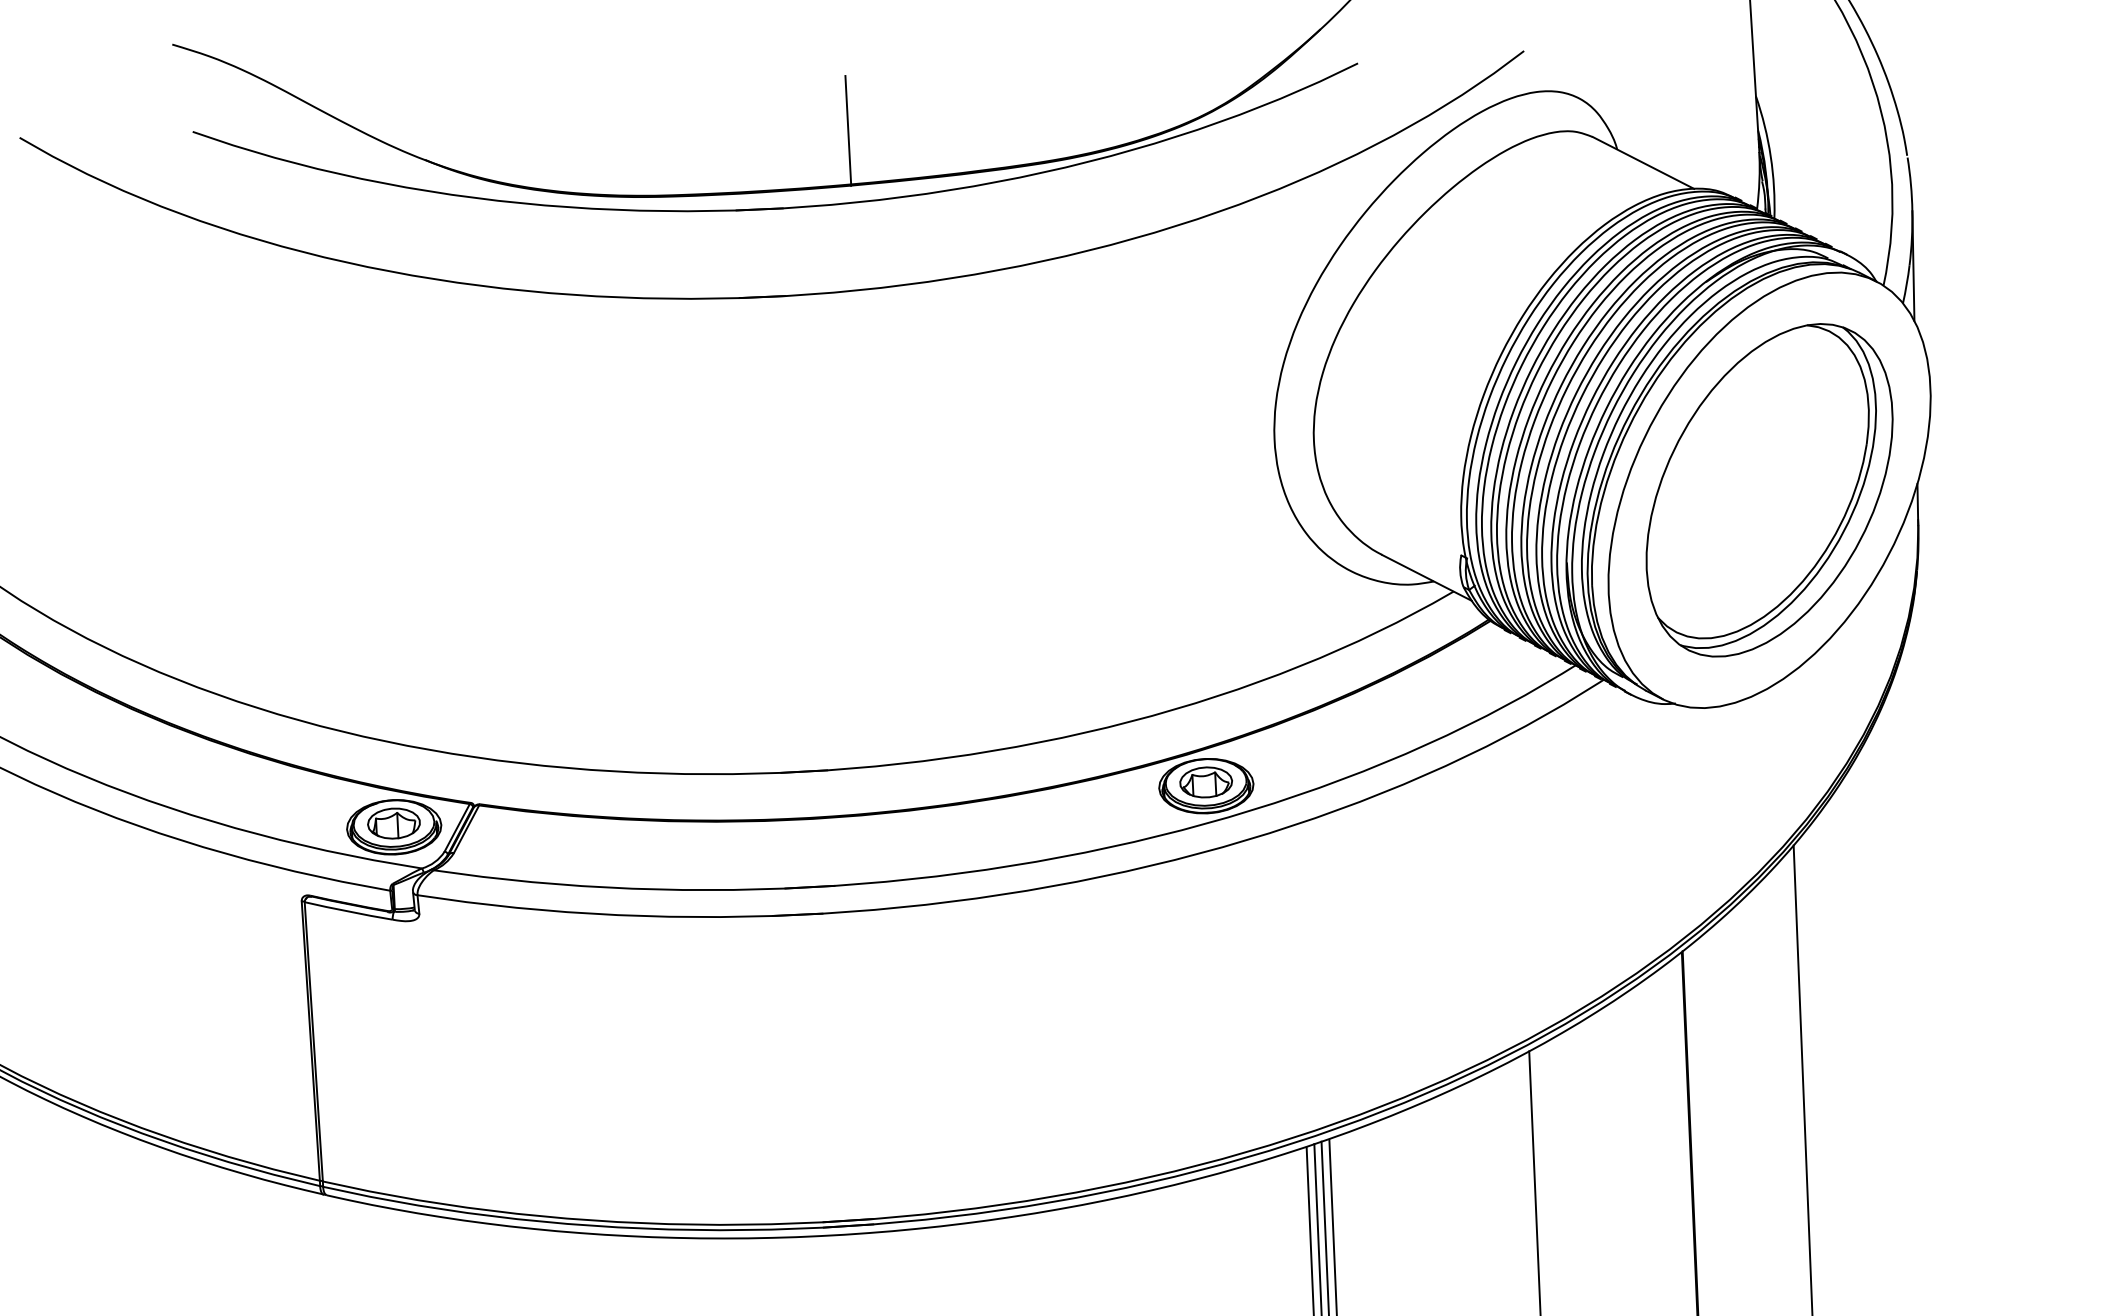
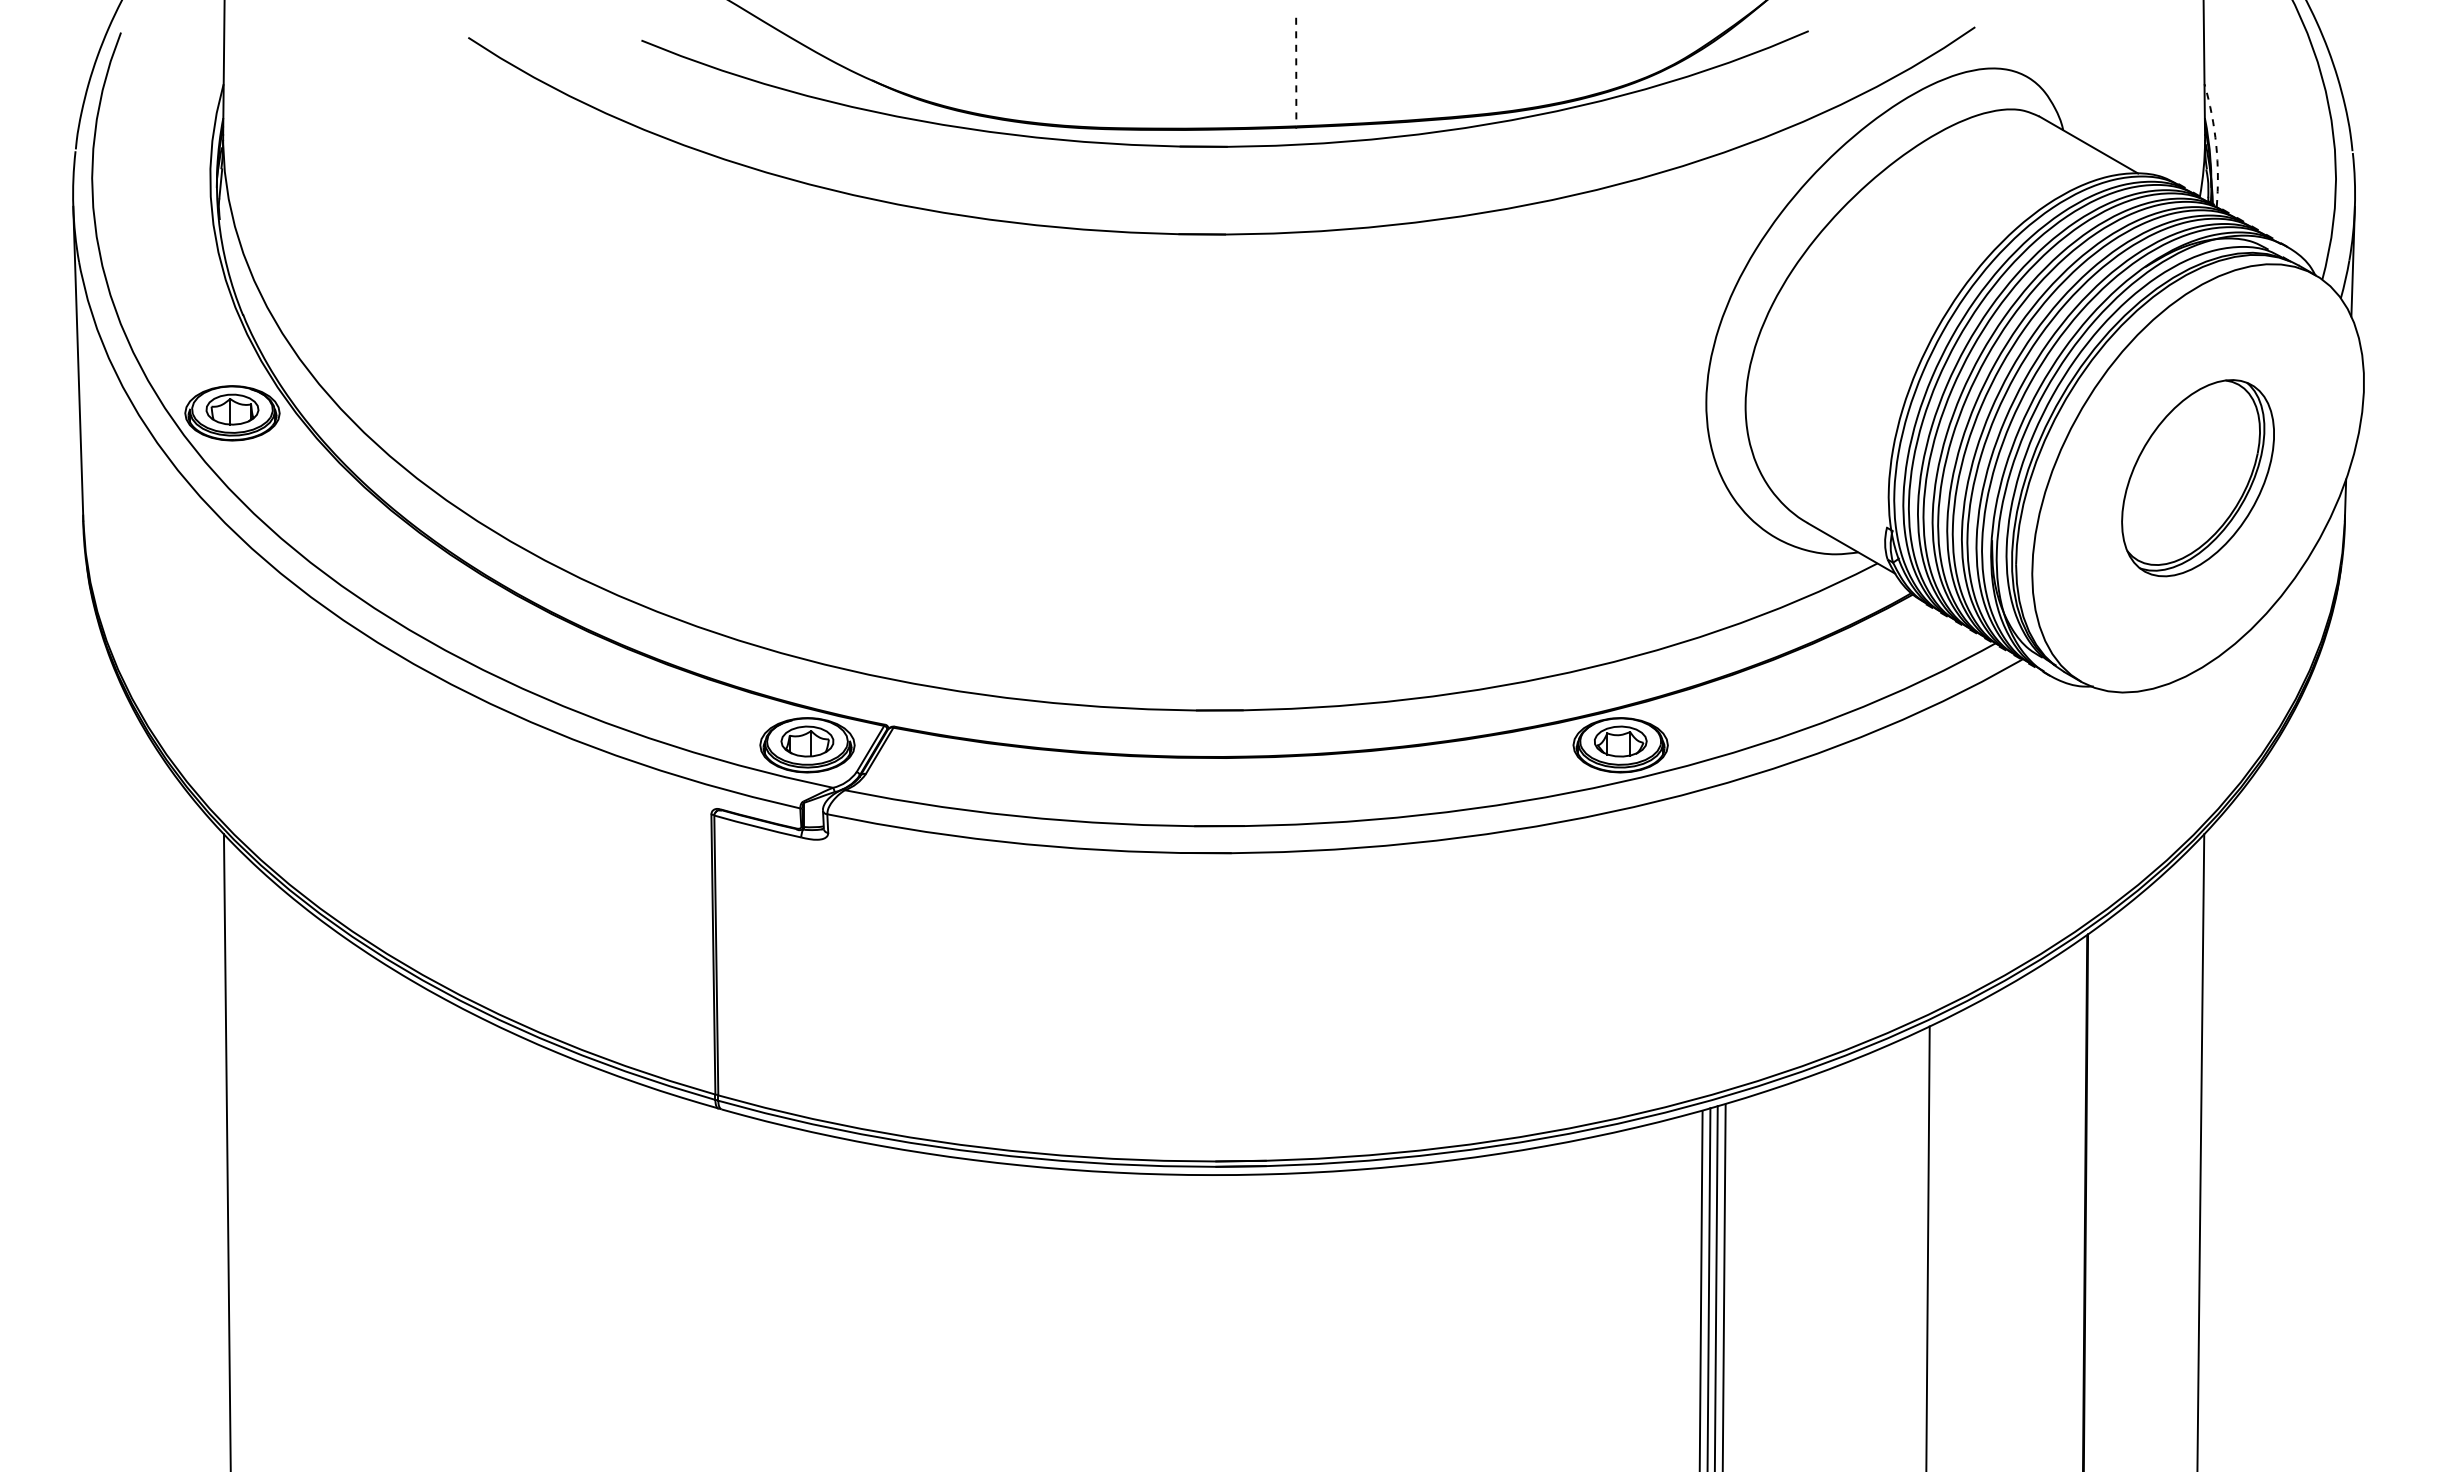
line: (848, 130) -> (1296, 72), solid -> dashed
arc: (1771, 156) -> (2216, 145), solid -> dashed
part: (1768, 489) -> (2197, 477), size x0.6

